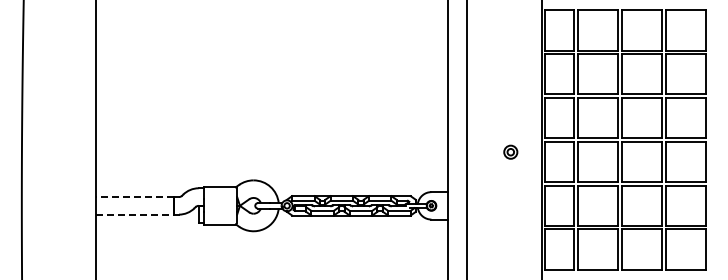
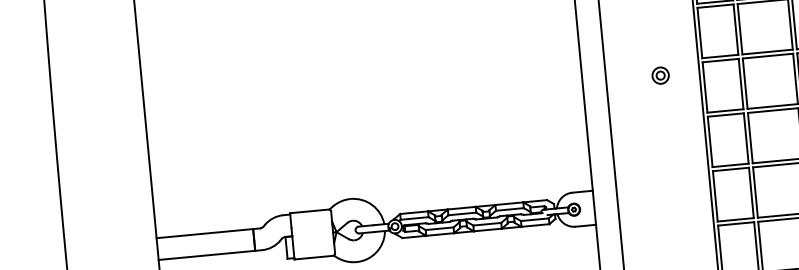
part: (510, 151) -> (660, 74), moved
line: (134, 197) -> (204, 234), dashed -> solid
line: (134, 214) -> (206, 255), dashed -> solid

